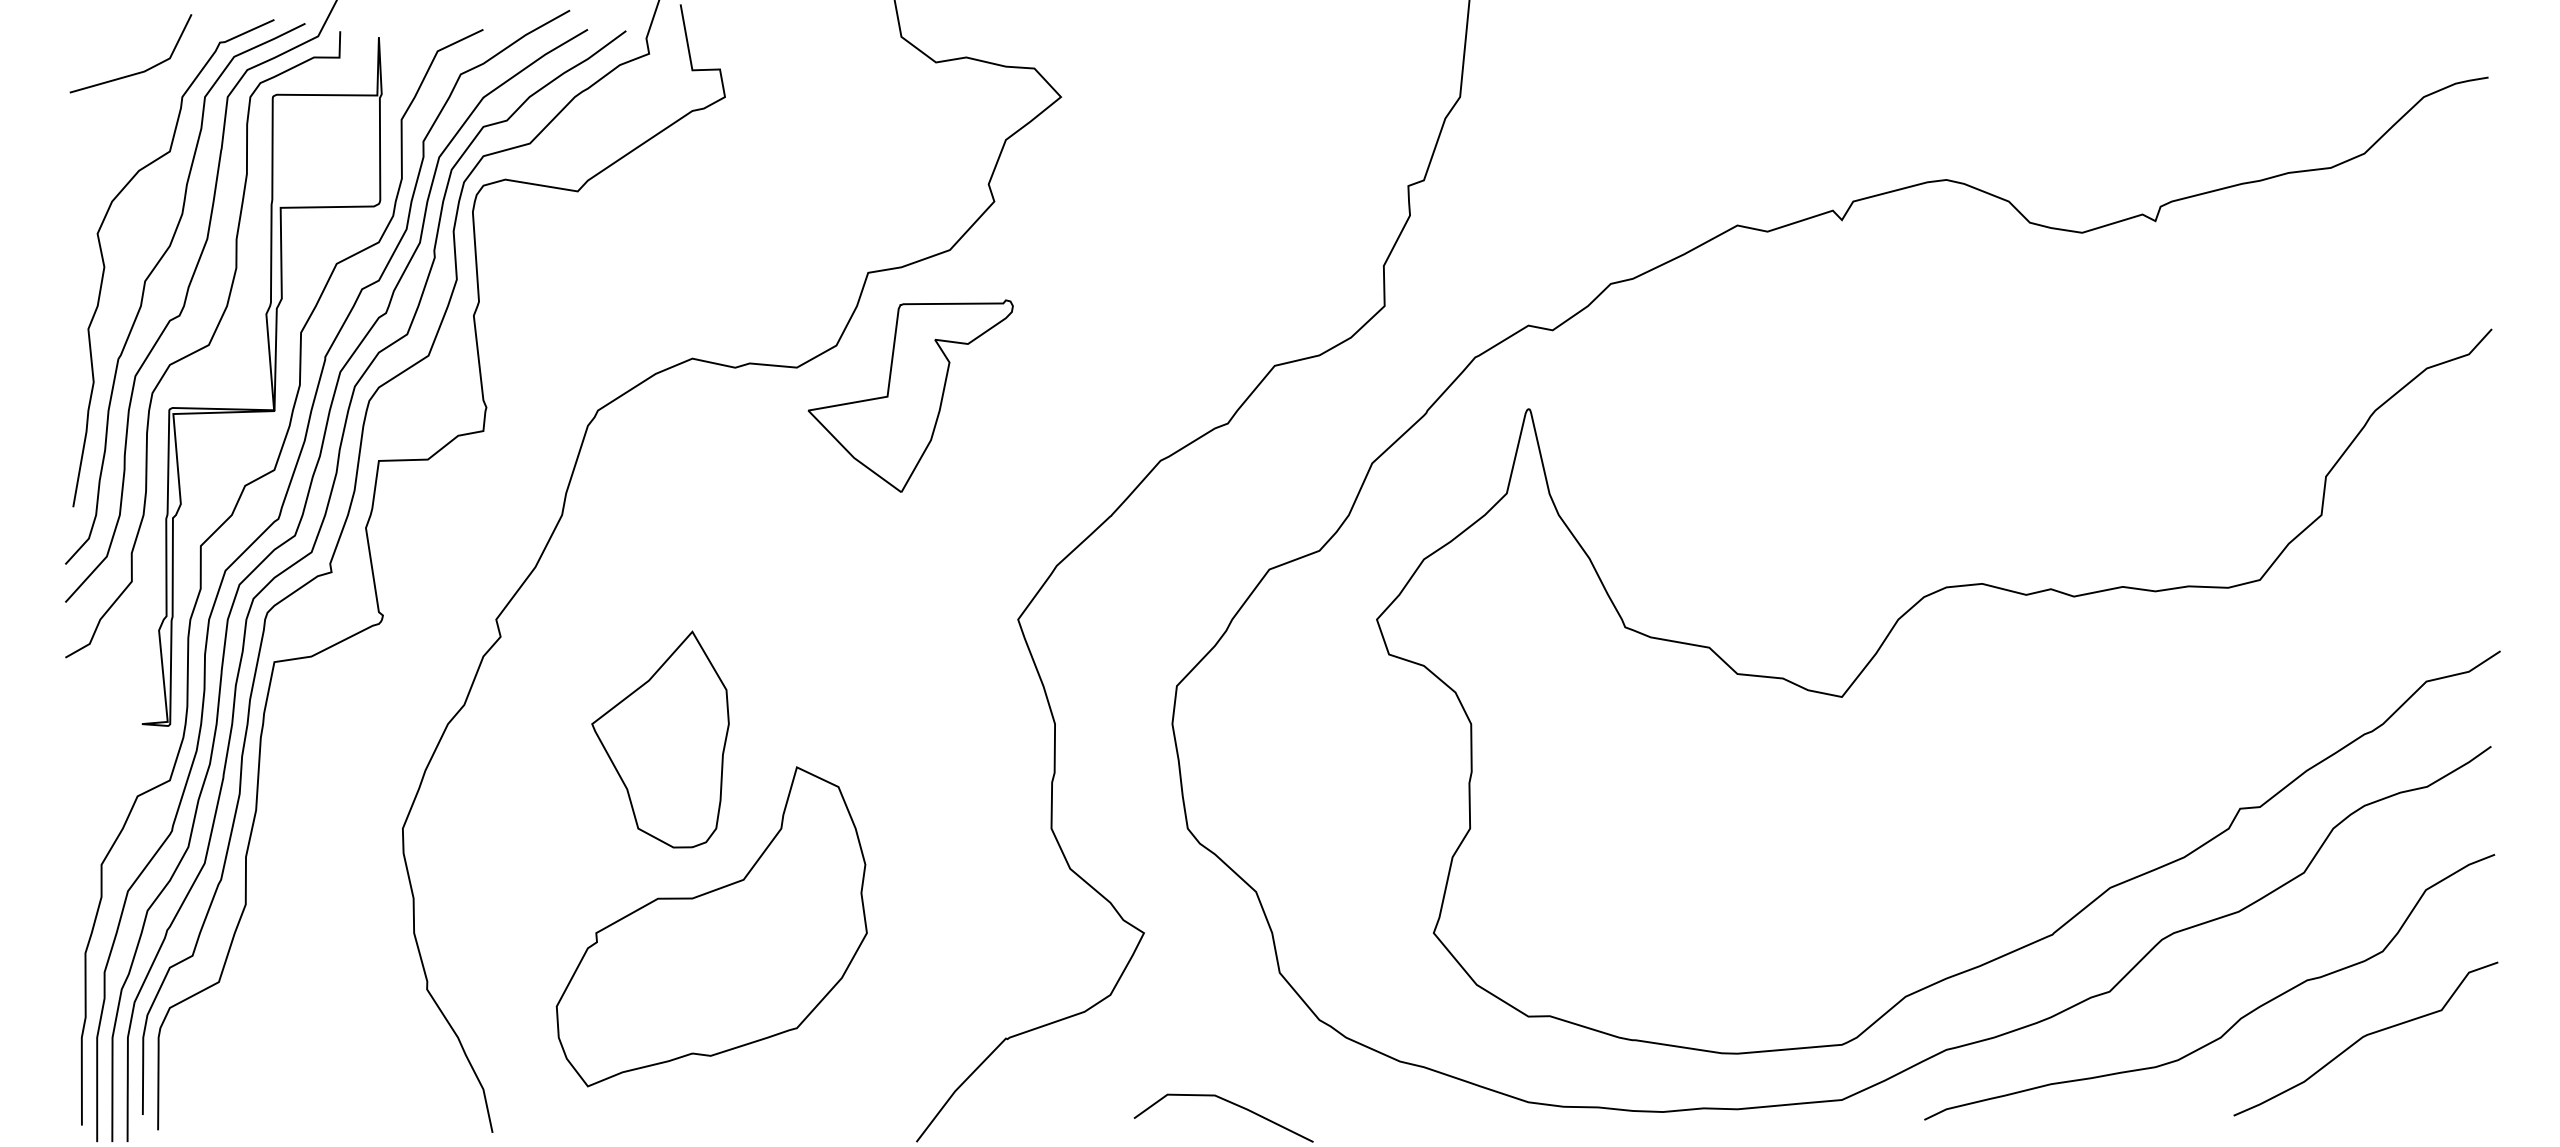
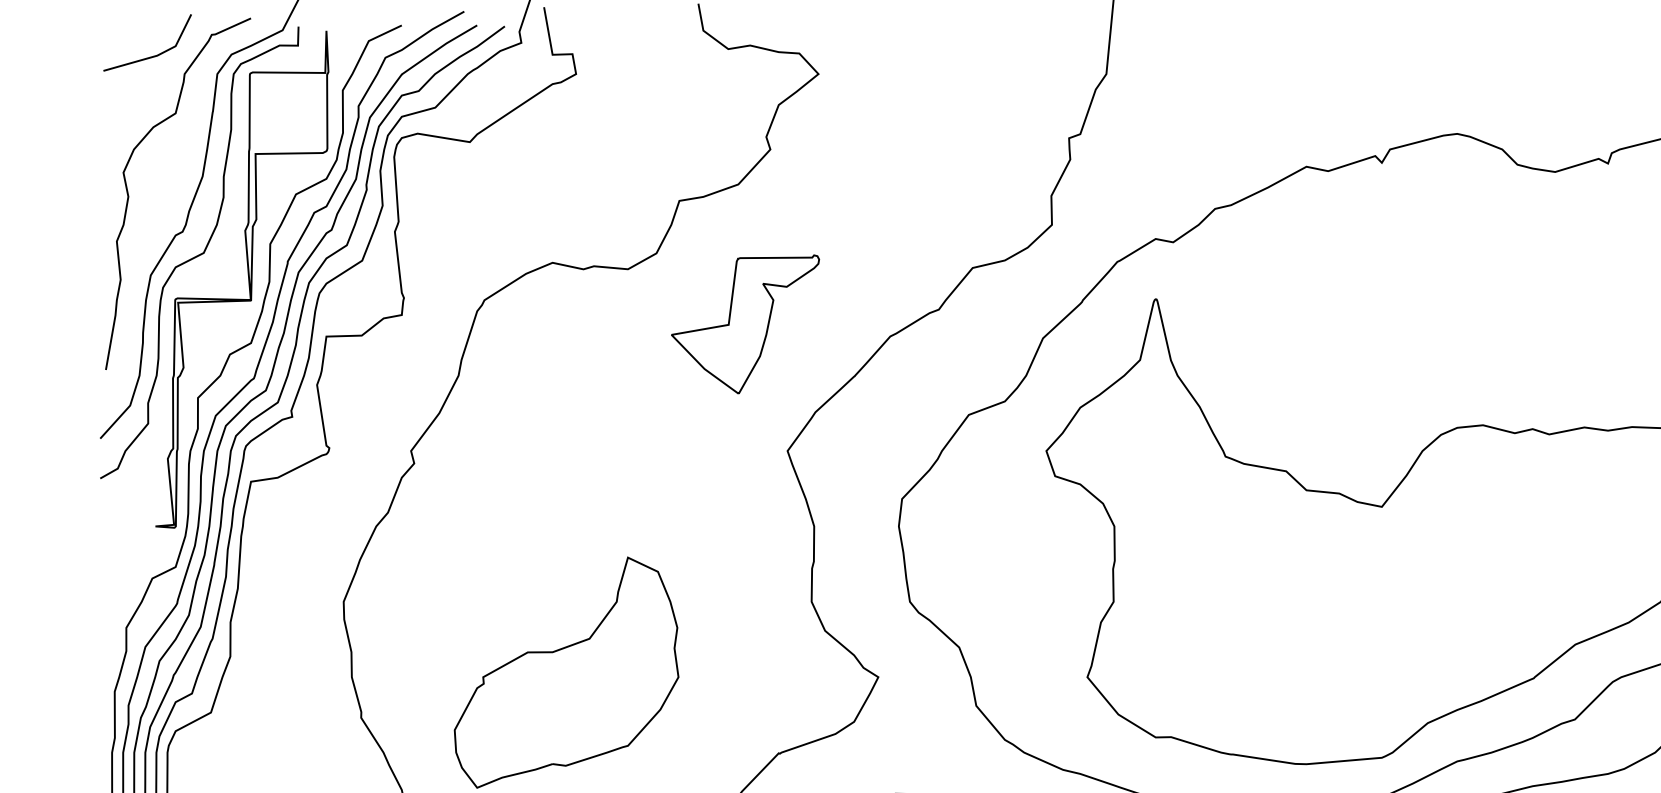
curve: (153, 271) -> (163, 199), removed
part: (910, 395) -> (745, 324), moved
part: (660, 739) -> (529, 537), removed

